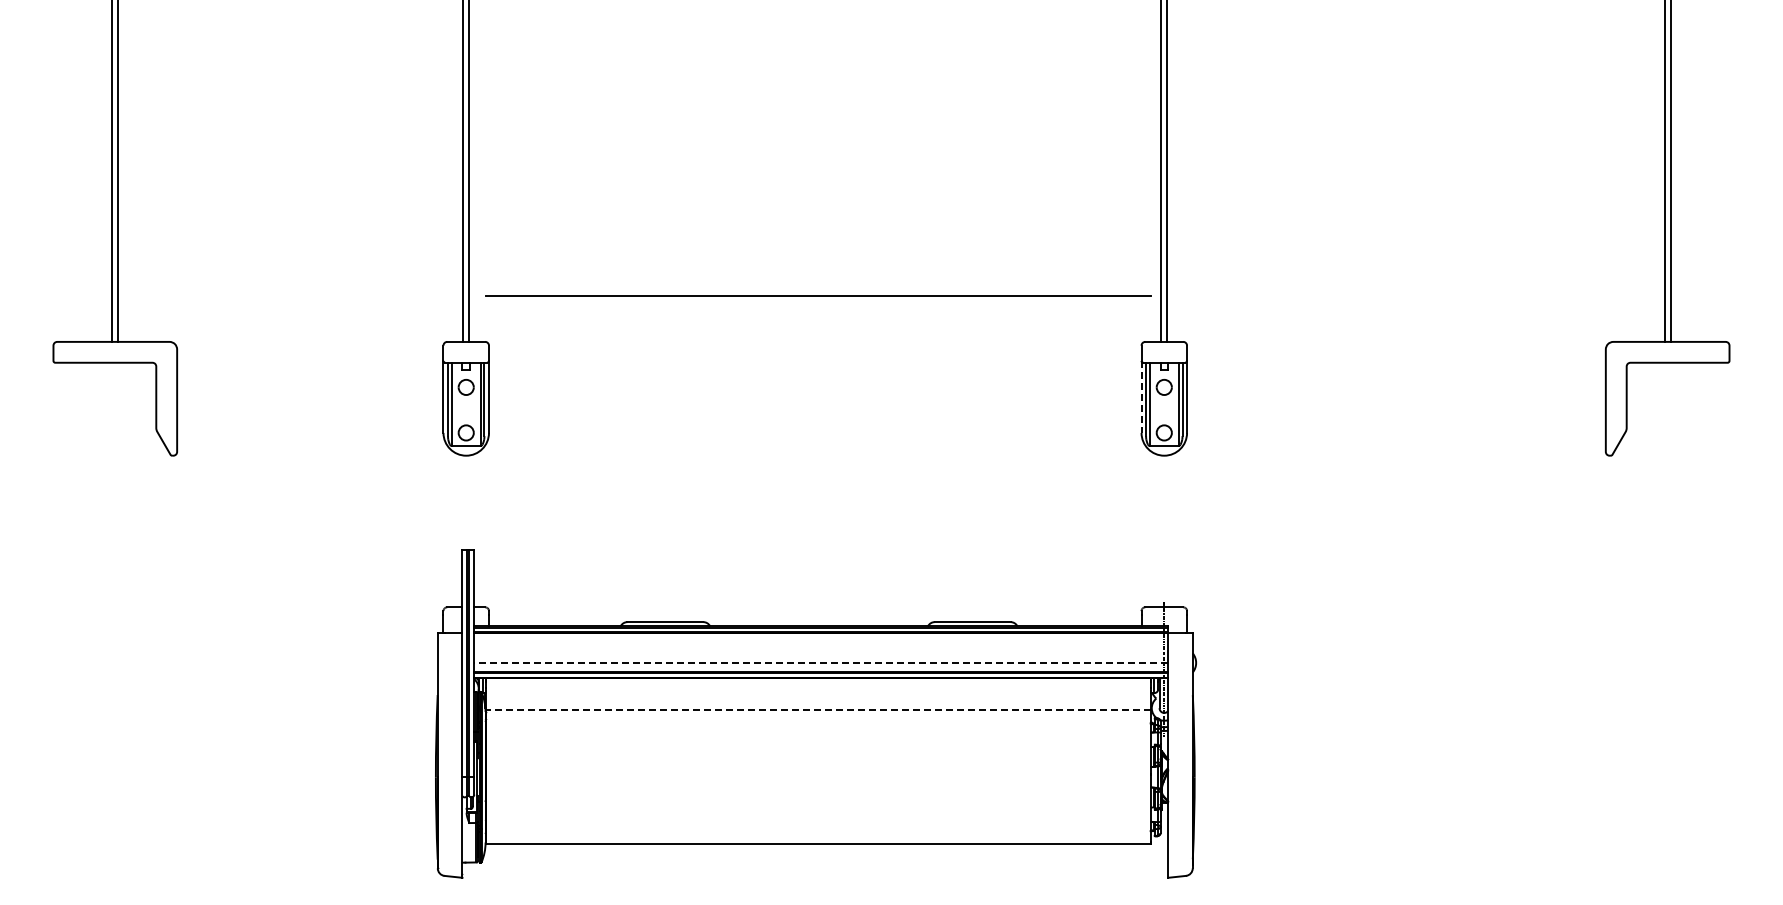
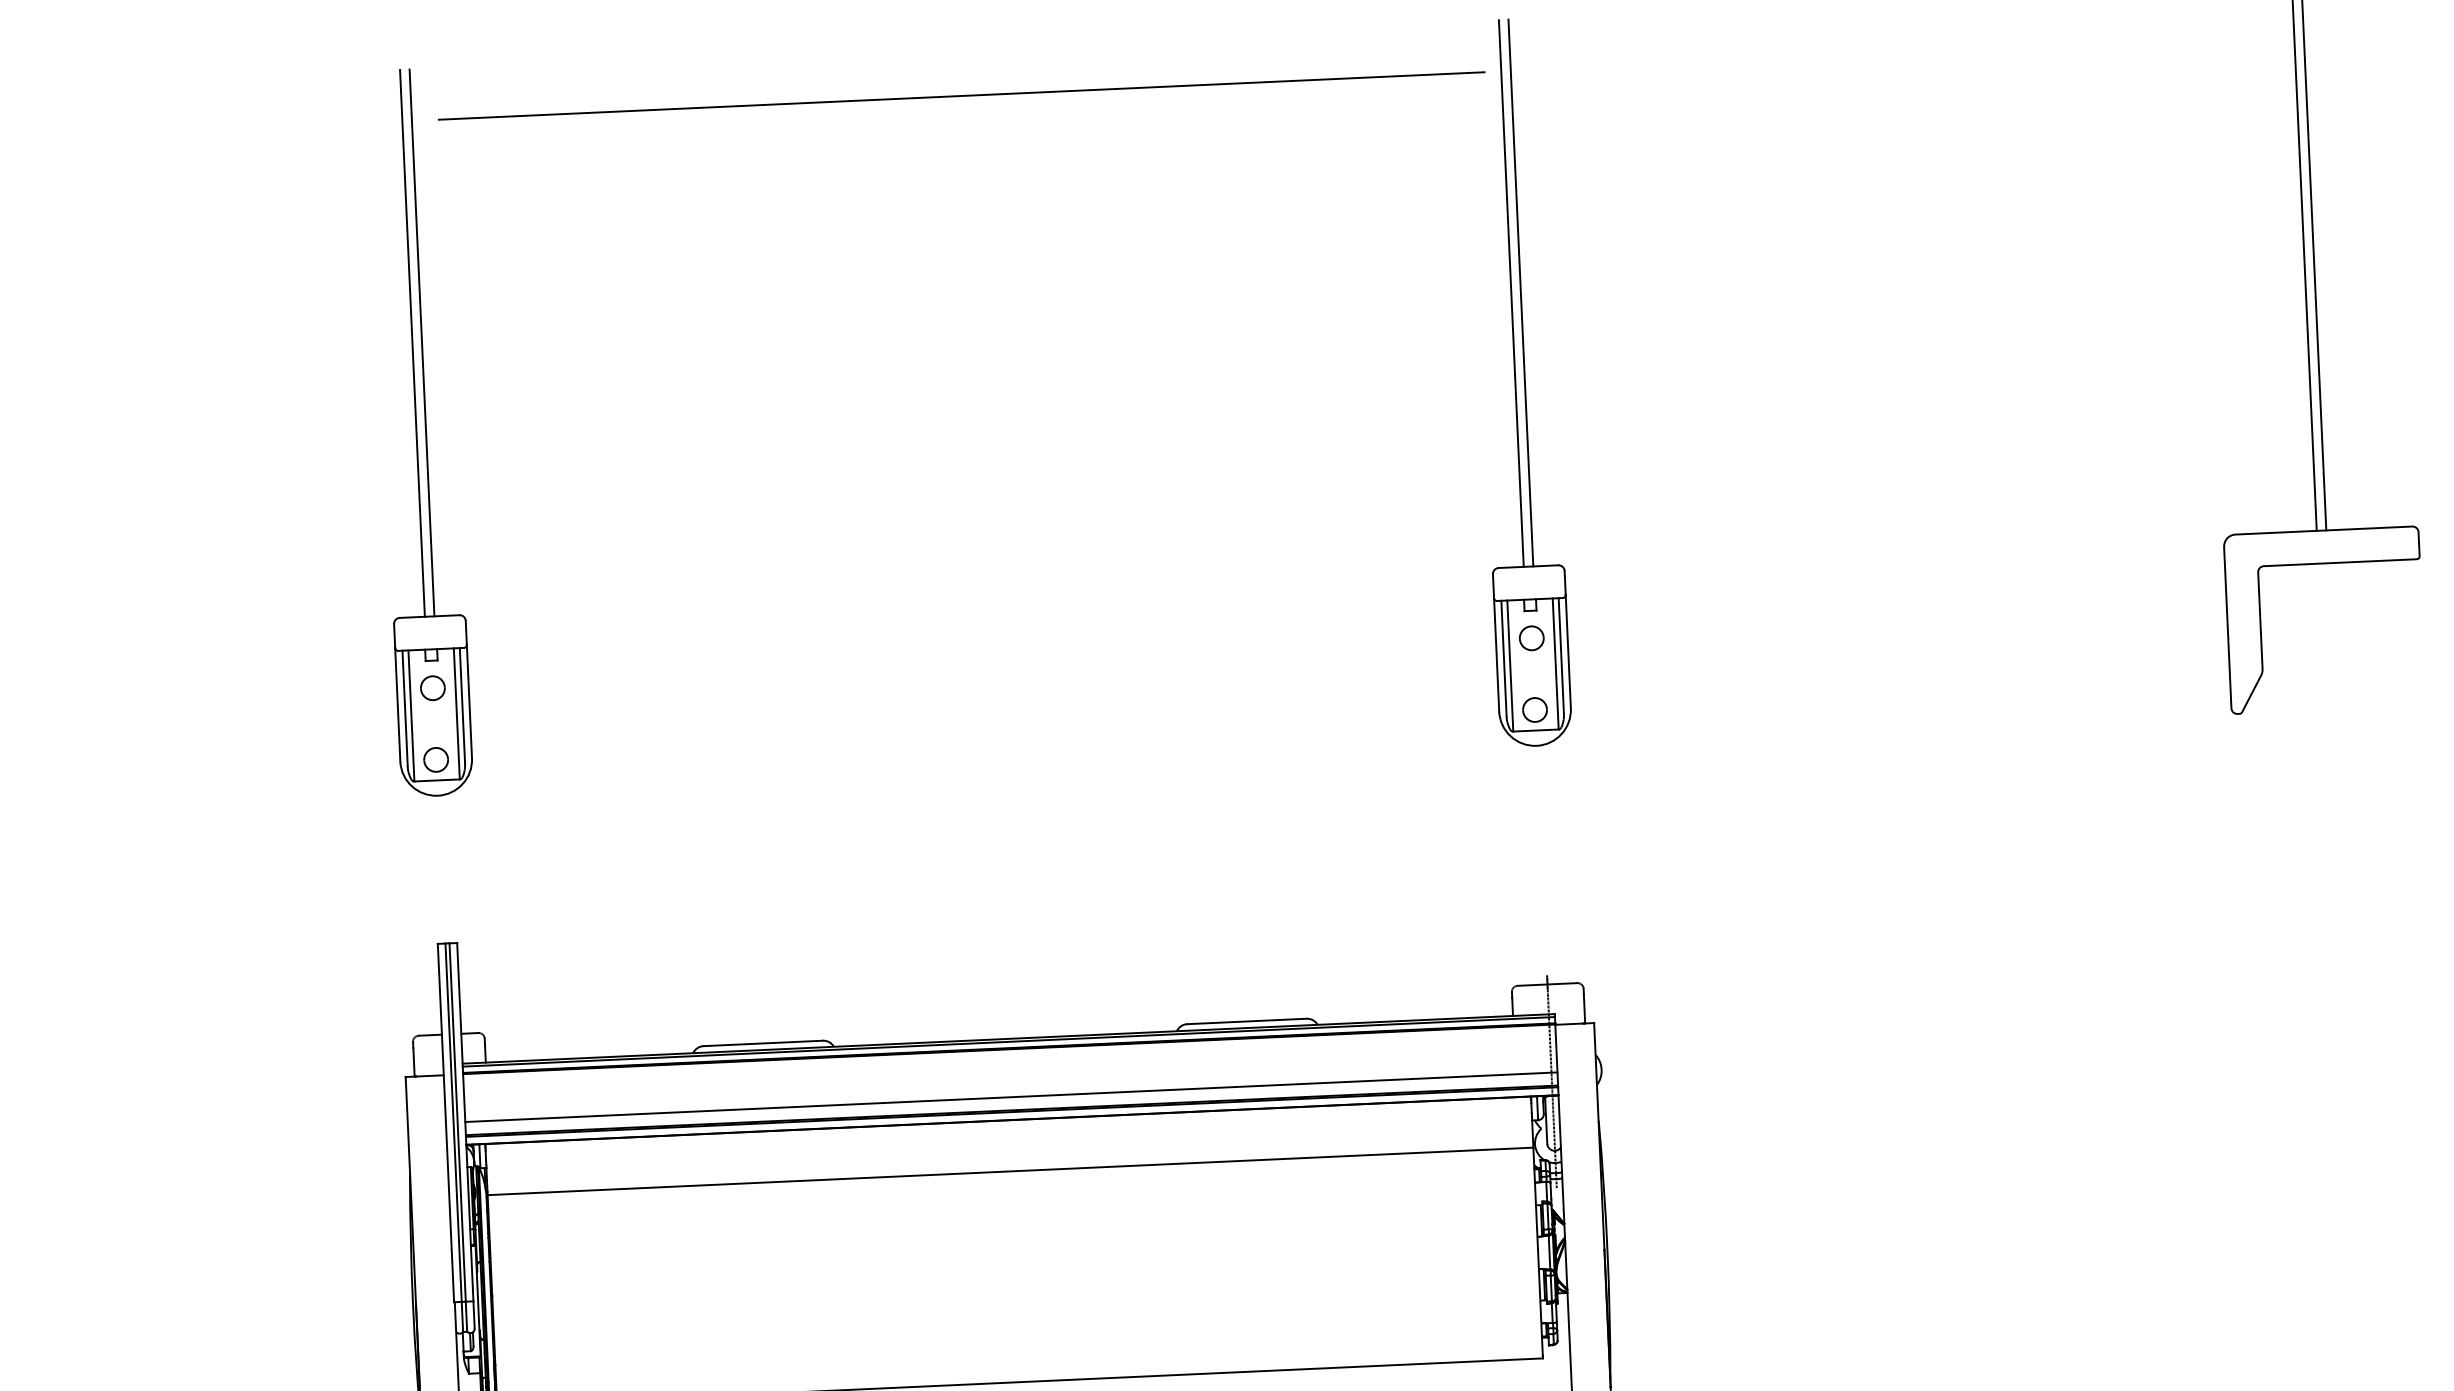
line: (818, 295) -> (961, 94), moved
line: (1141, 397) -> (1496, 655), dashed -> solid
line: (821, 663) -> (1011, 1097), dashed -> solid
line: (818, 710) -> (1010, 1171), dashed -> solid

